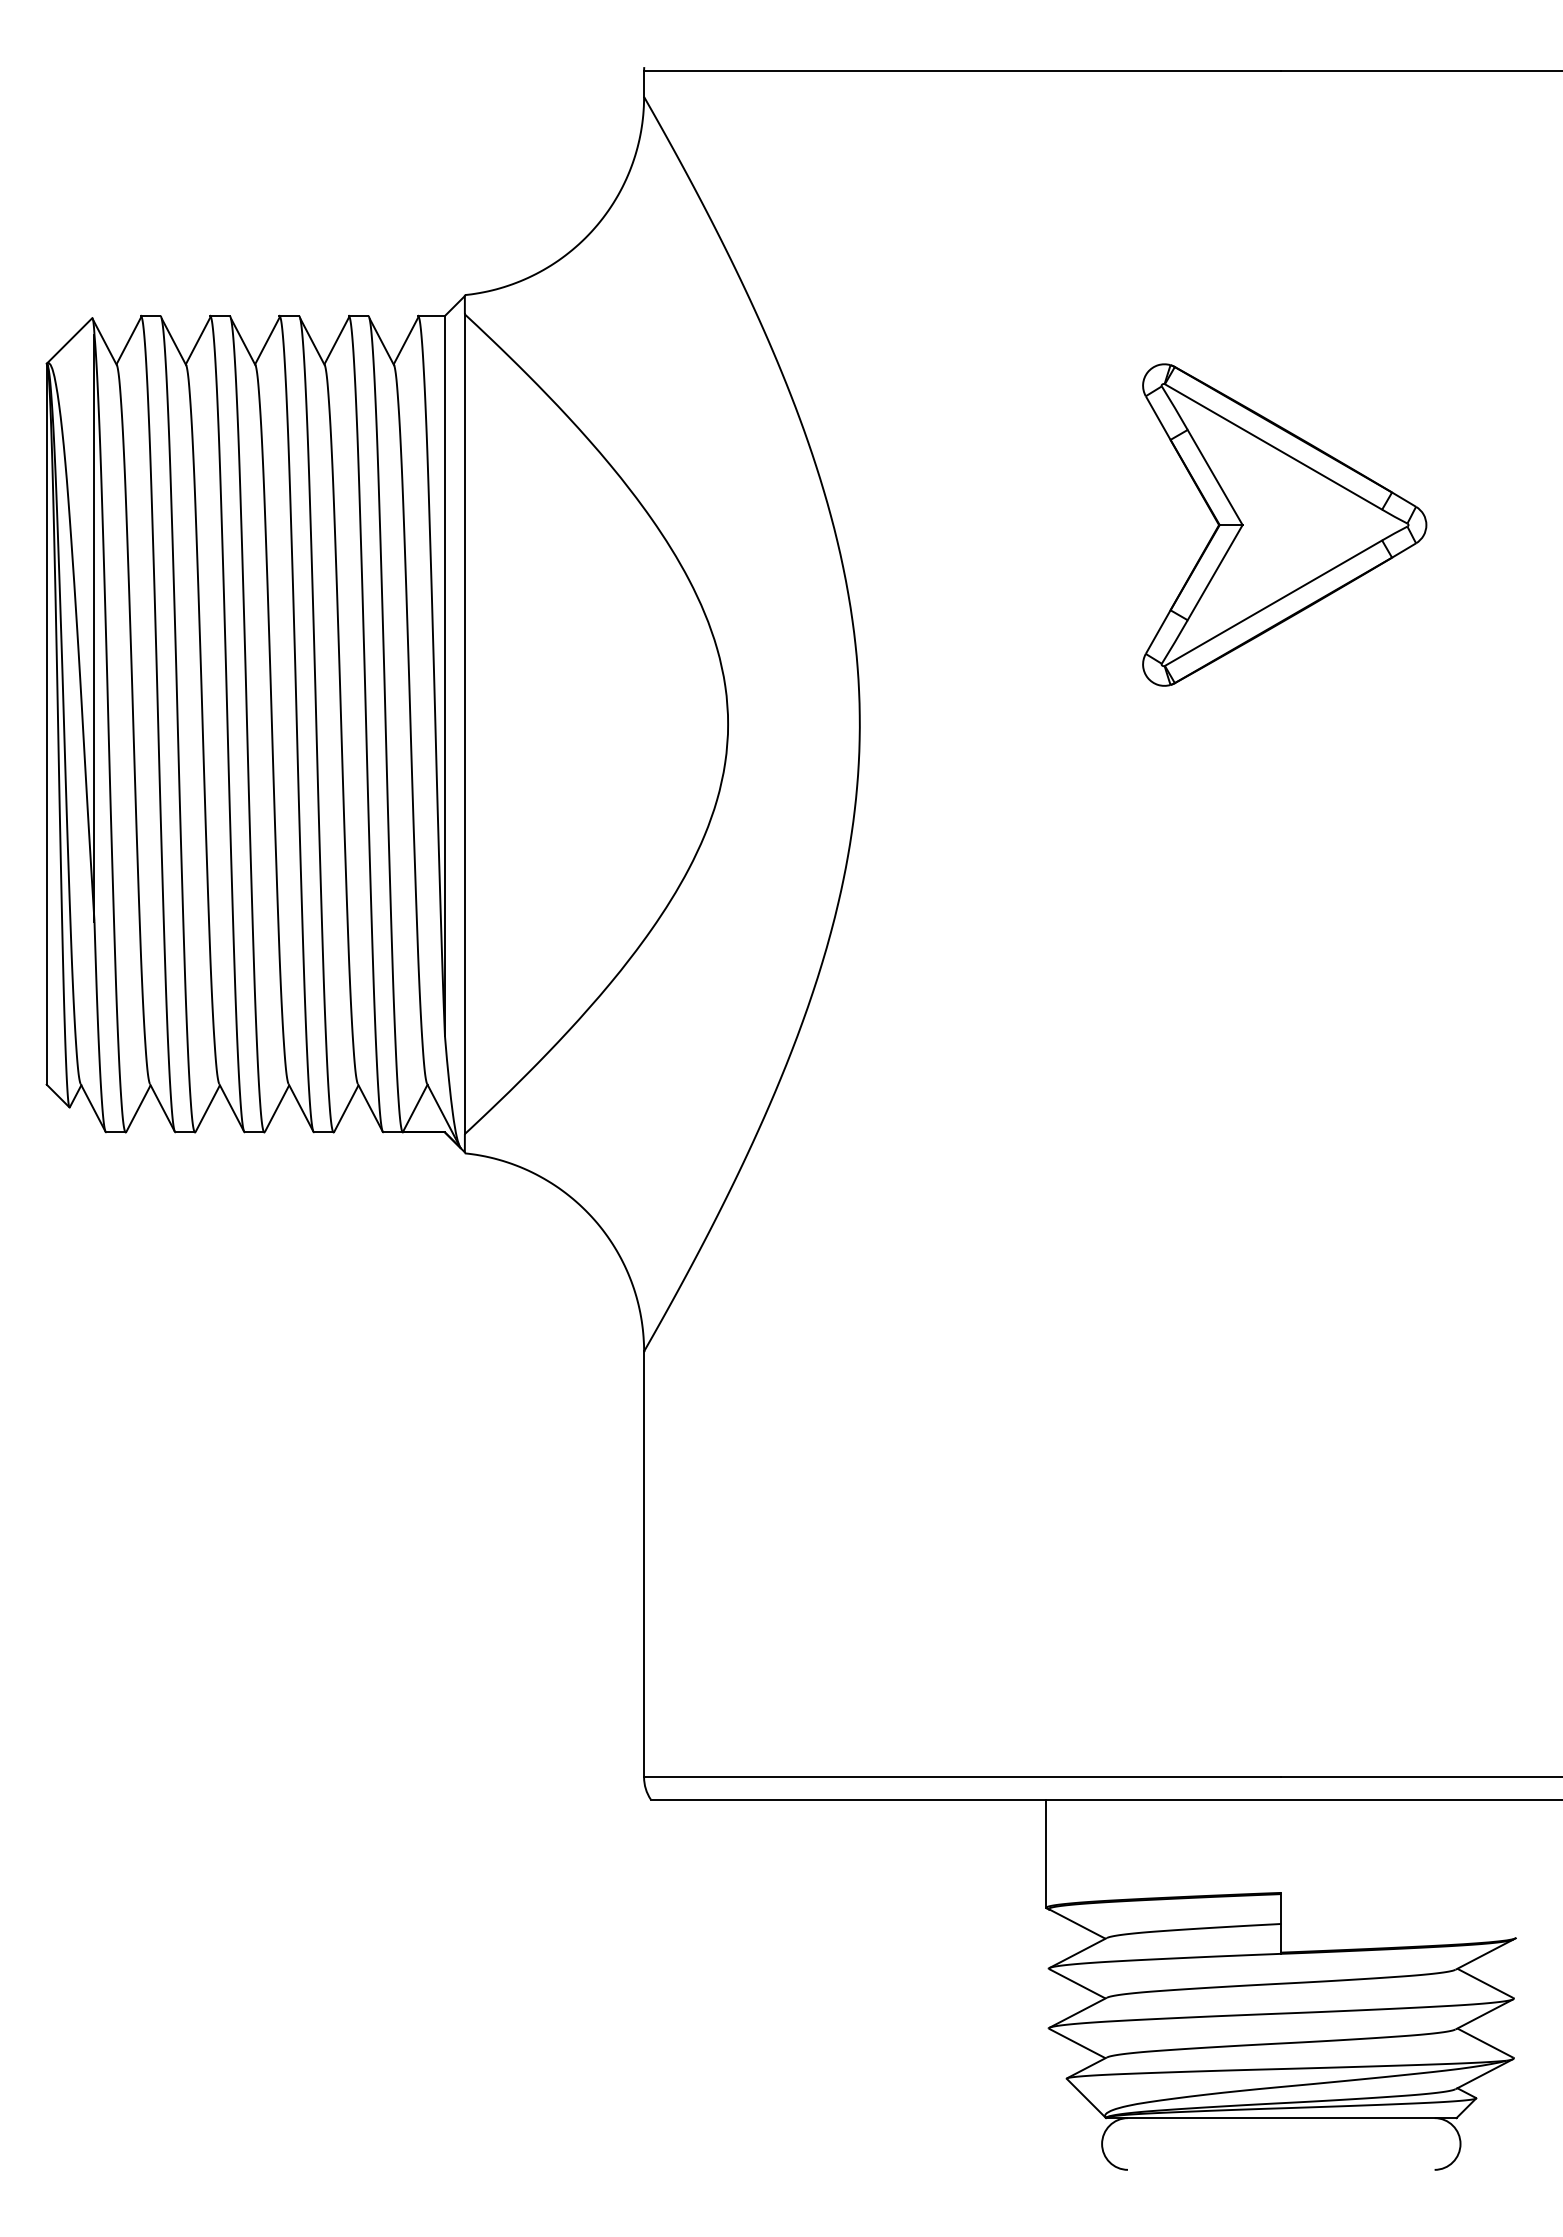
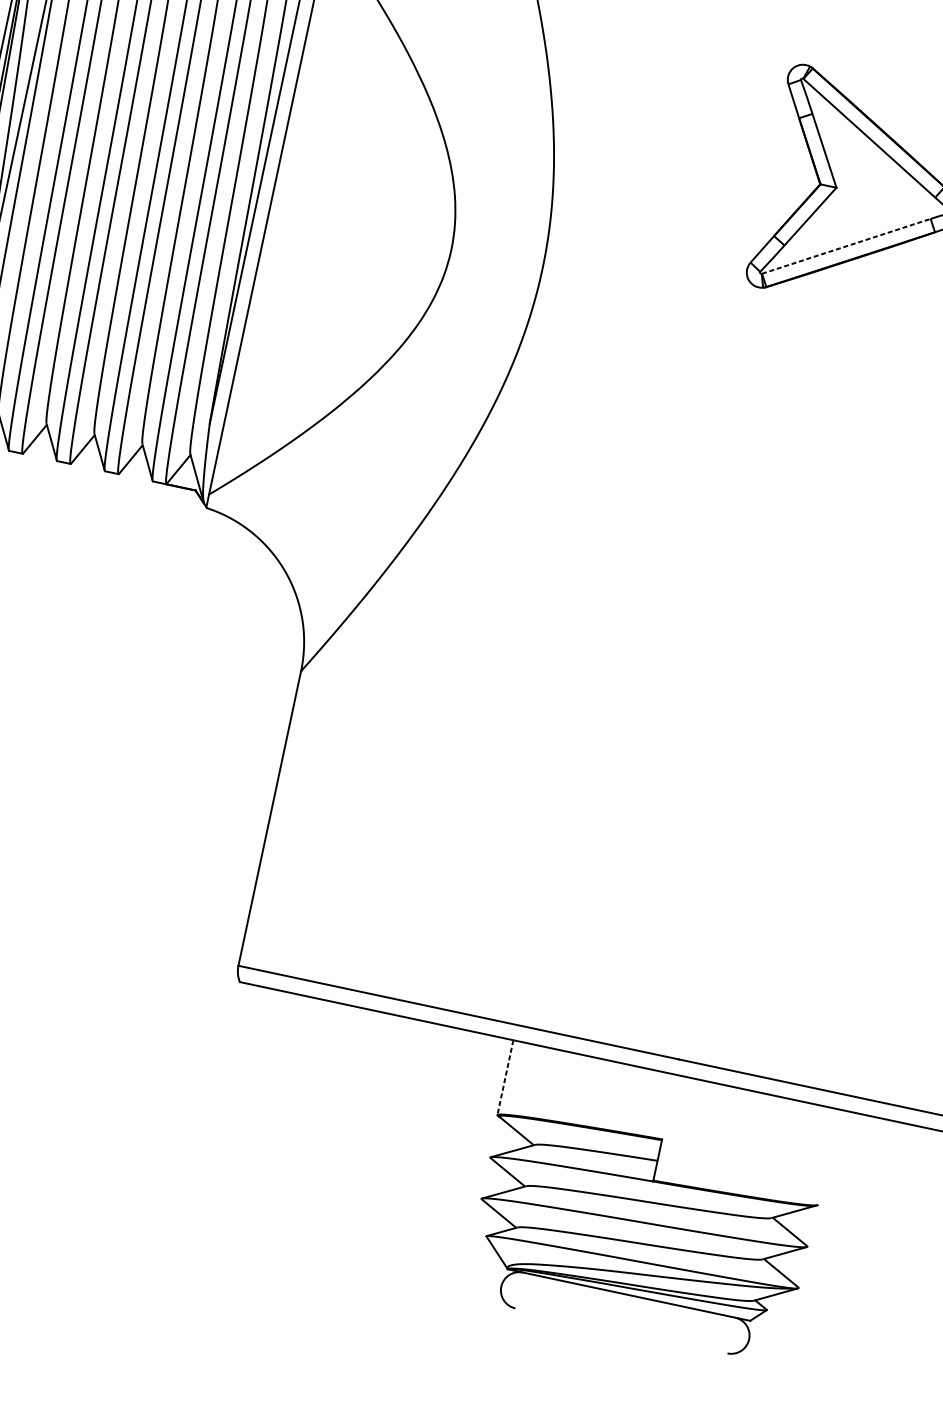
line: (1273, 602) -> (846, 245), solid -> dashed
line: (1046, 1854) -> (505, 1078), solid -> dashed

